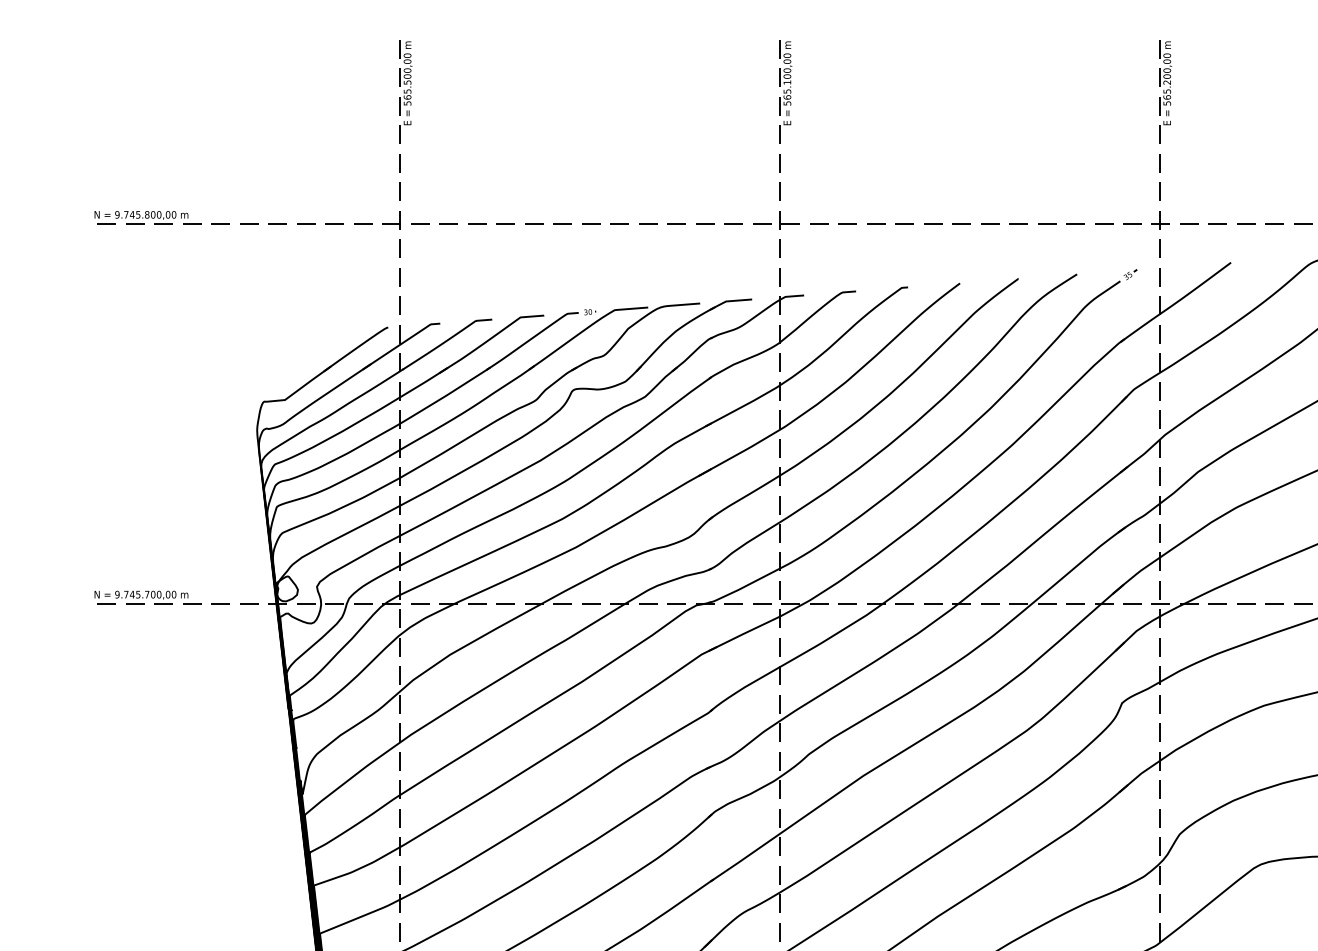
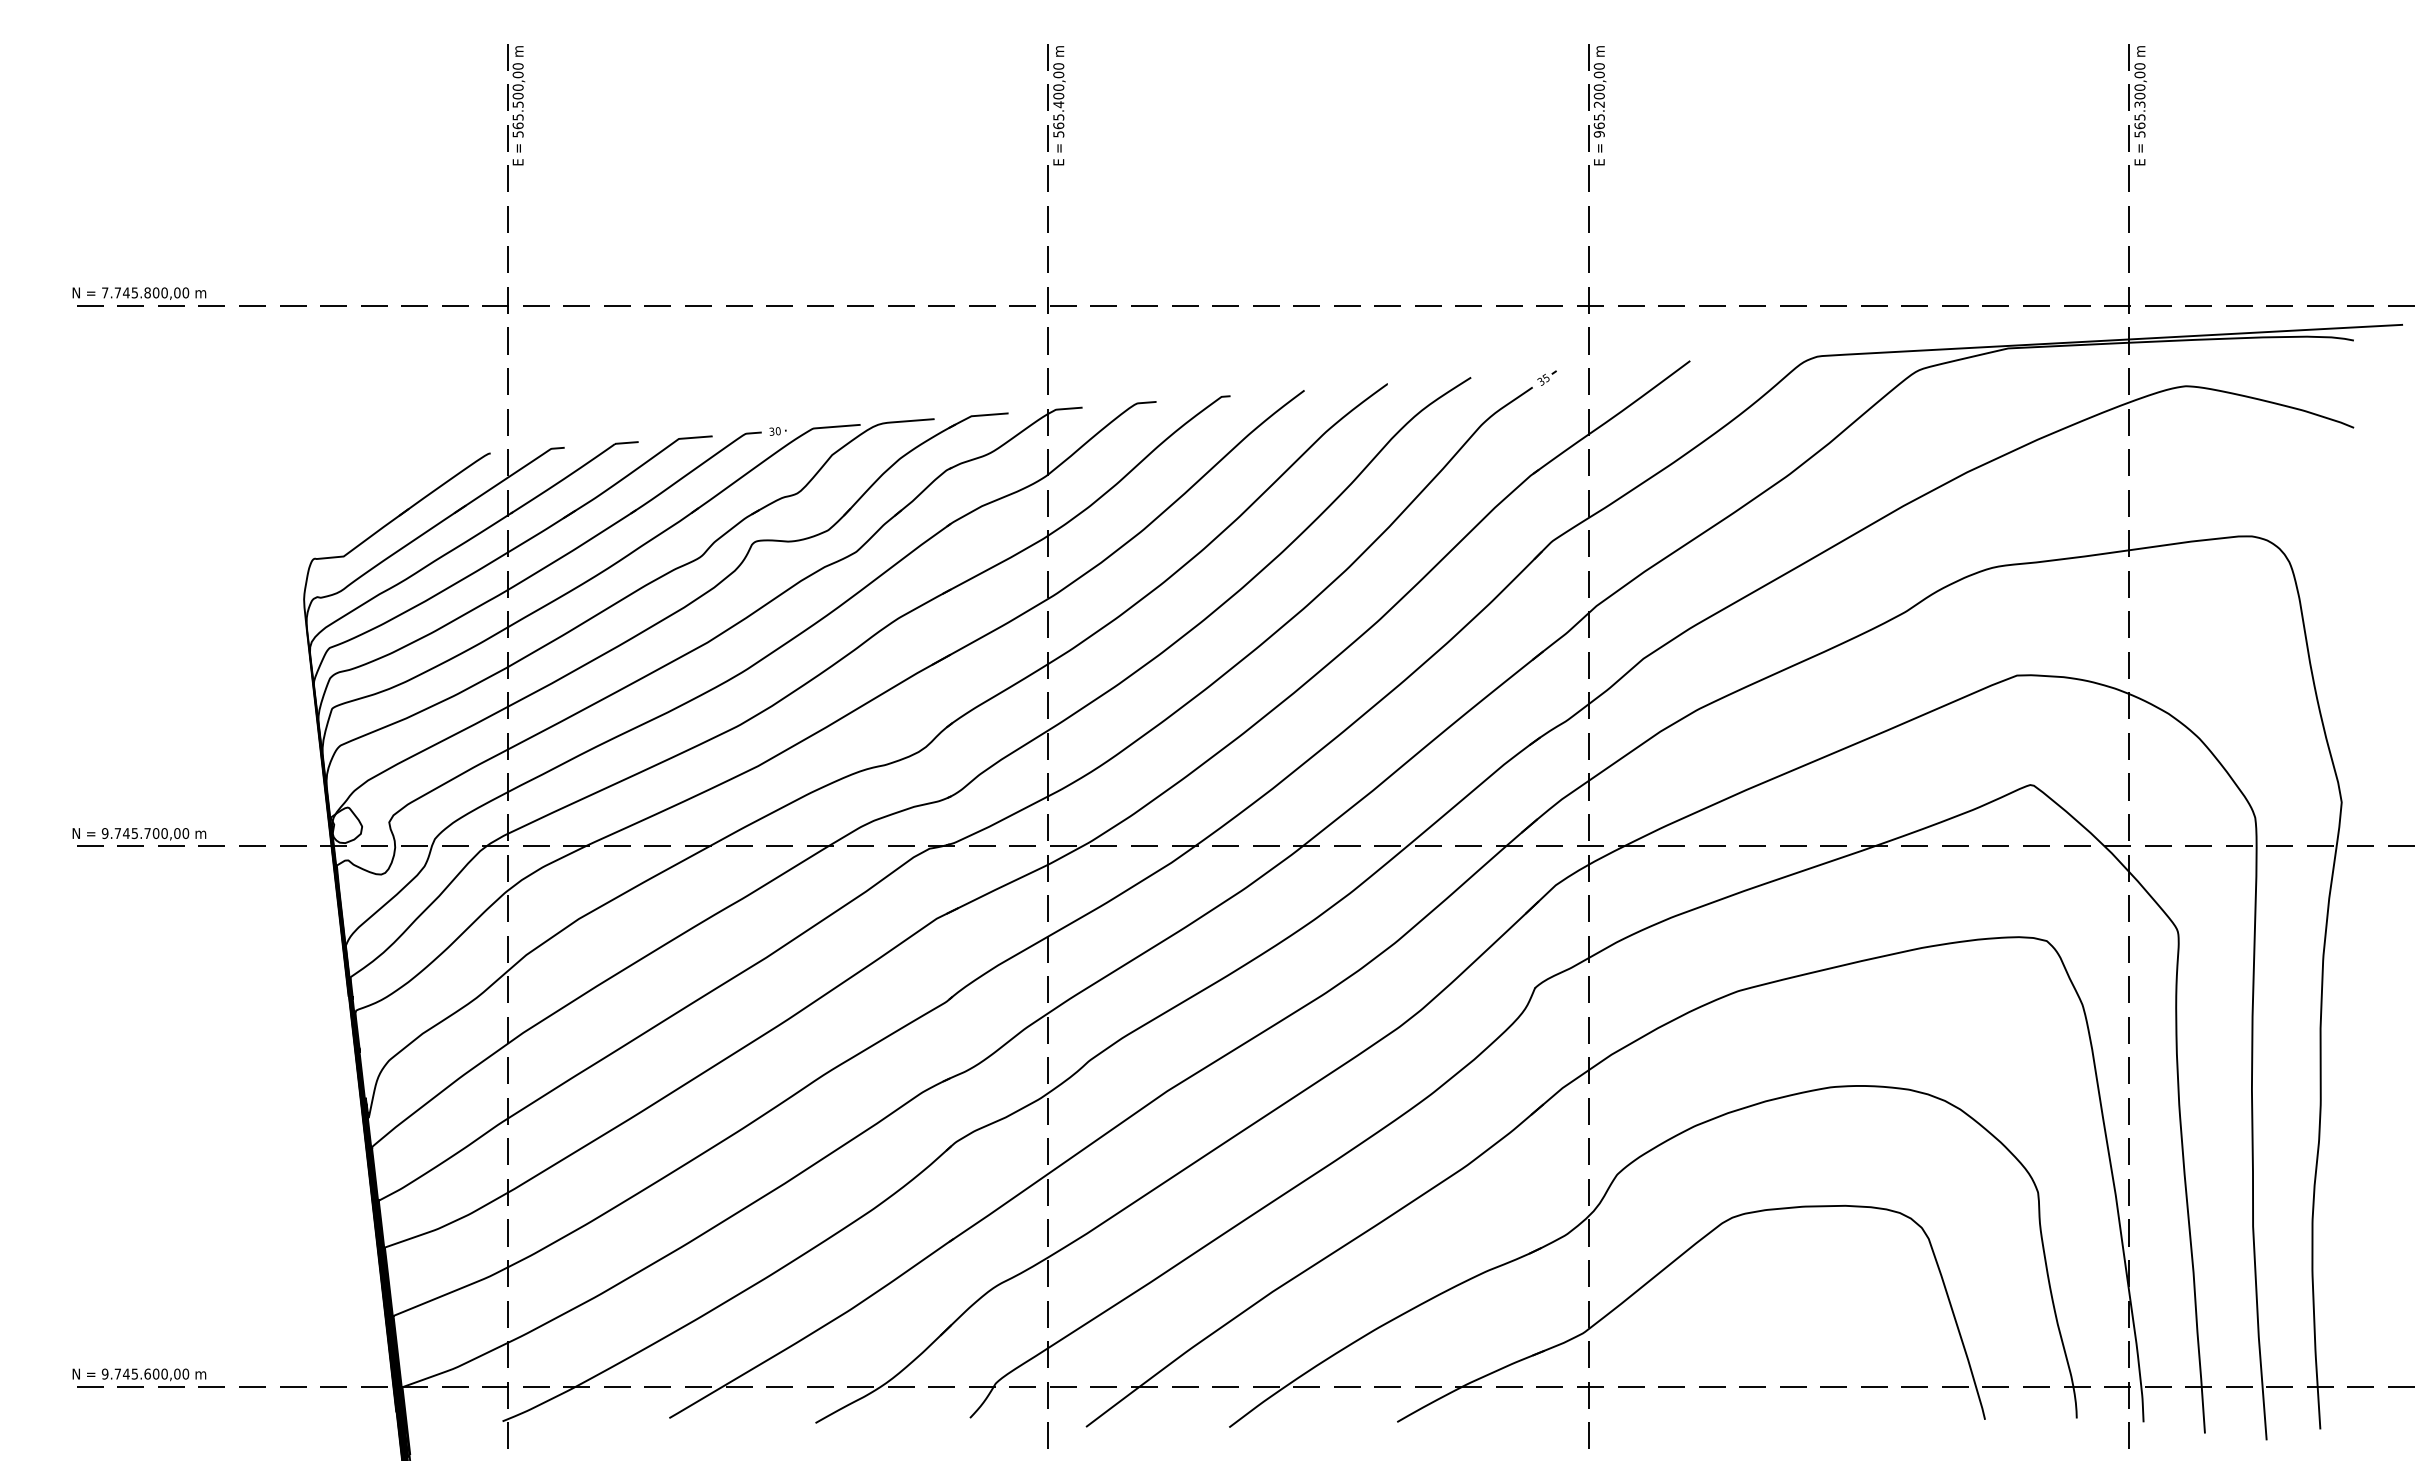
text: (787, 82) -> (1058, 104), 565.100,00 -> 565.400,00
text: (1166, 103) -> (1598, 134), 565.200,00 -> 965.200,00
text: (116, 214) -> (104, 292), 9.745.800,00 -> 7.745.800,00

